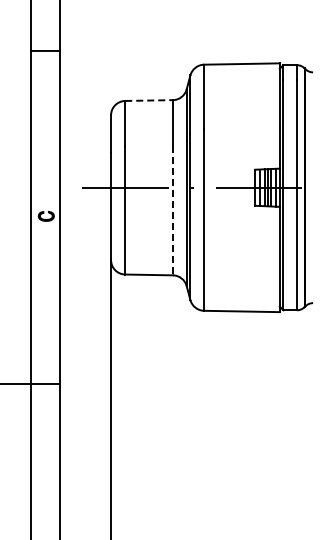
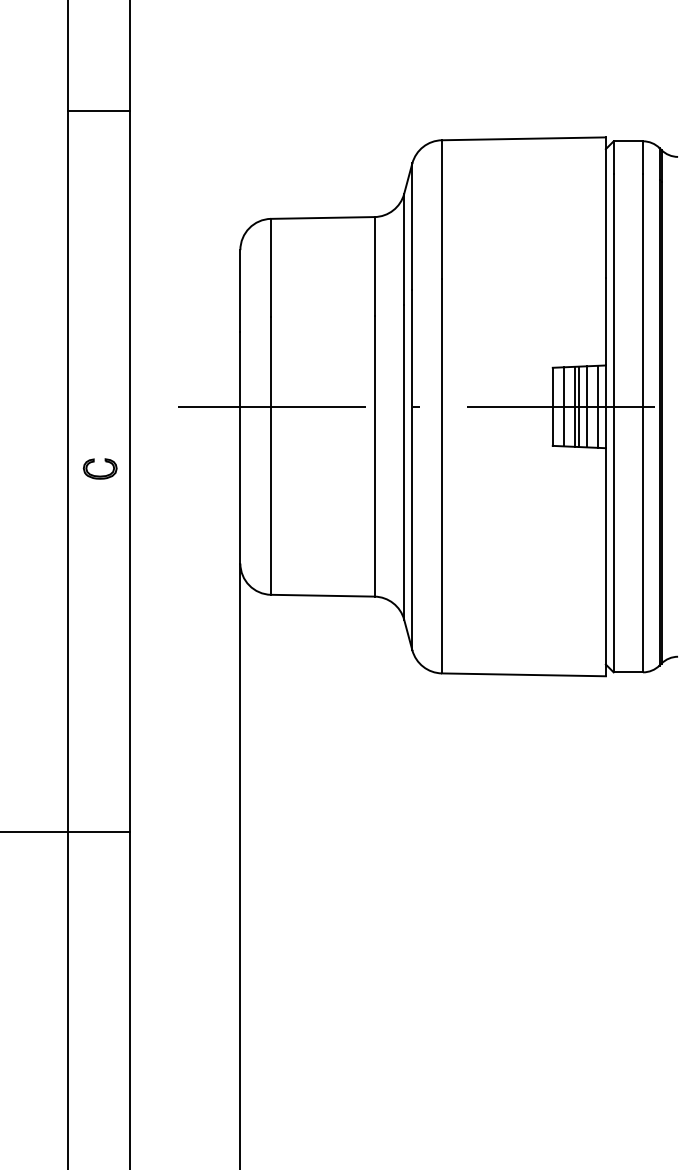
line: (149, 100) -> (323, 217), dashed -> solid
line: (172, 210) -> (373, 456), dashed -> solid

